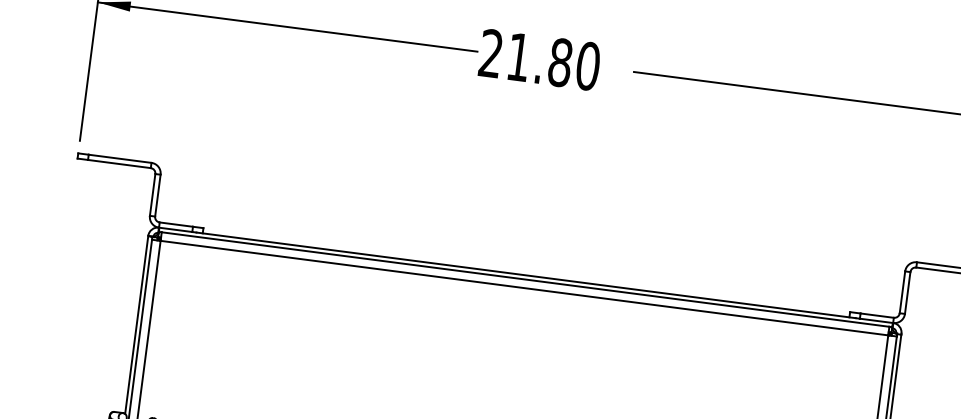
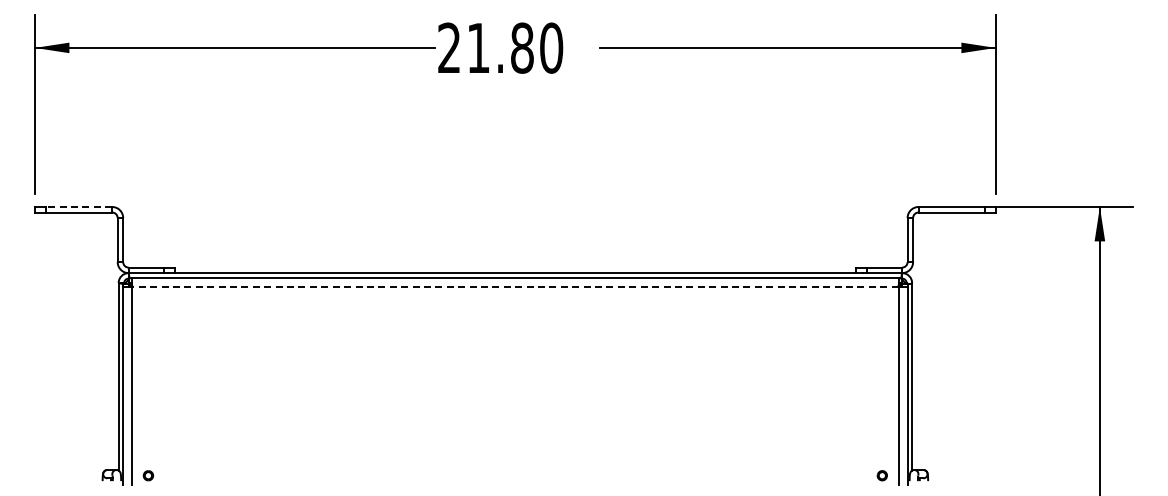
line: (119, 159) -> (78, 207), solid -> dashed
line: (523, 287) -> (514, 286), solid -> dashed

